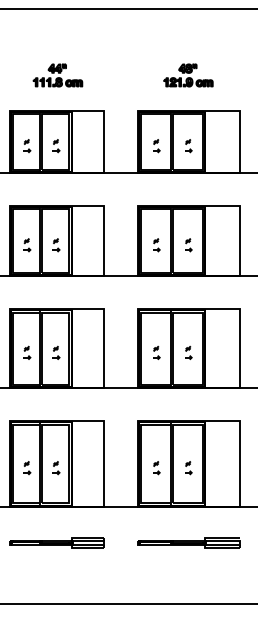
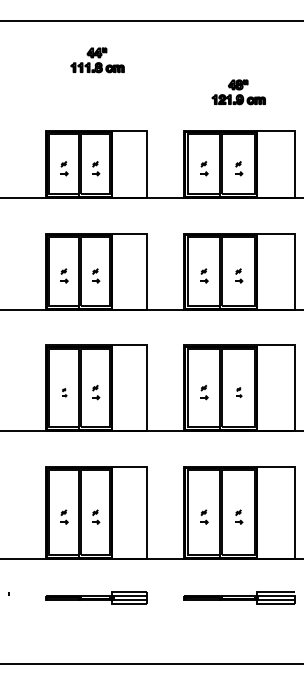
part: (57, 75) -> (97, 60), moved
part: (27, 352) -> (64, 392), size x0.6
part: (189, 352) -> (239, 392), size x0.7

